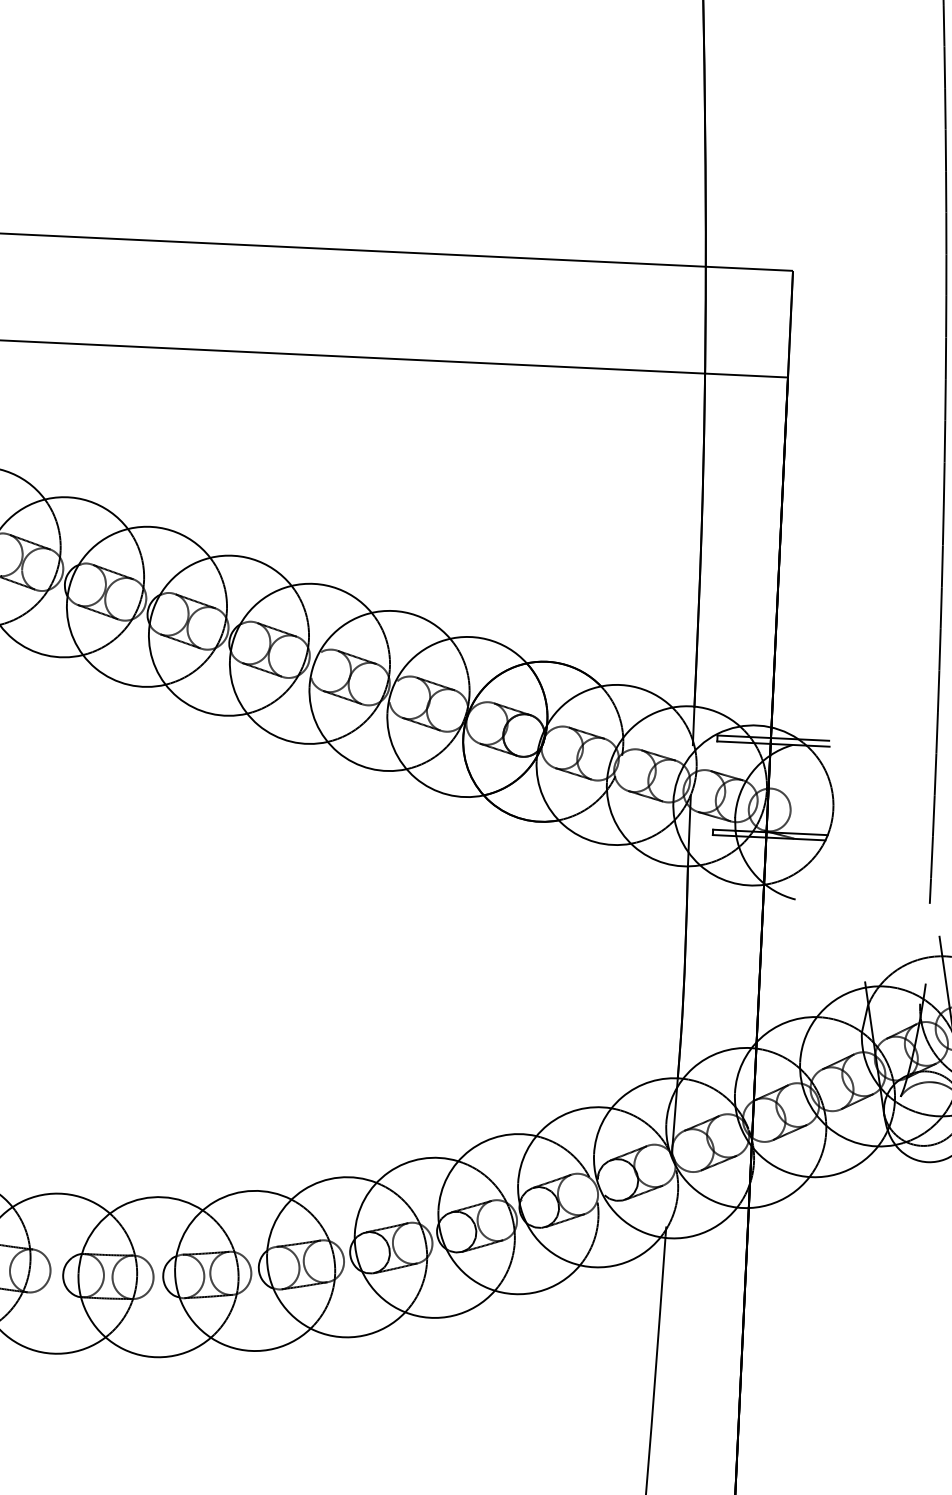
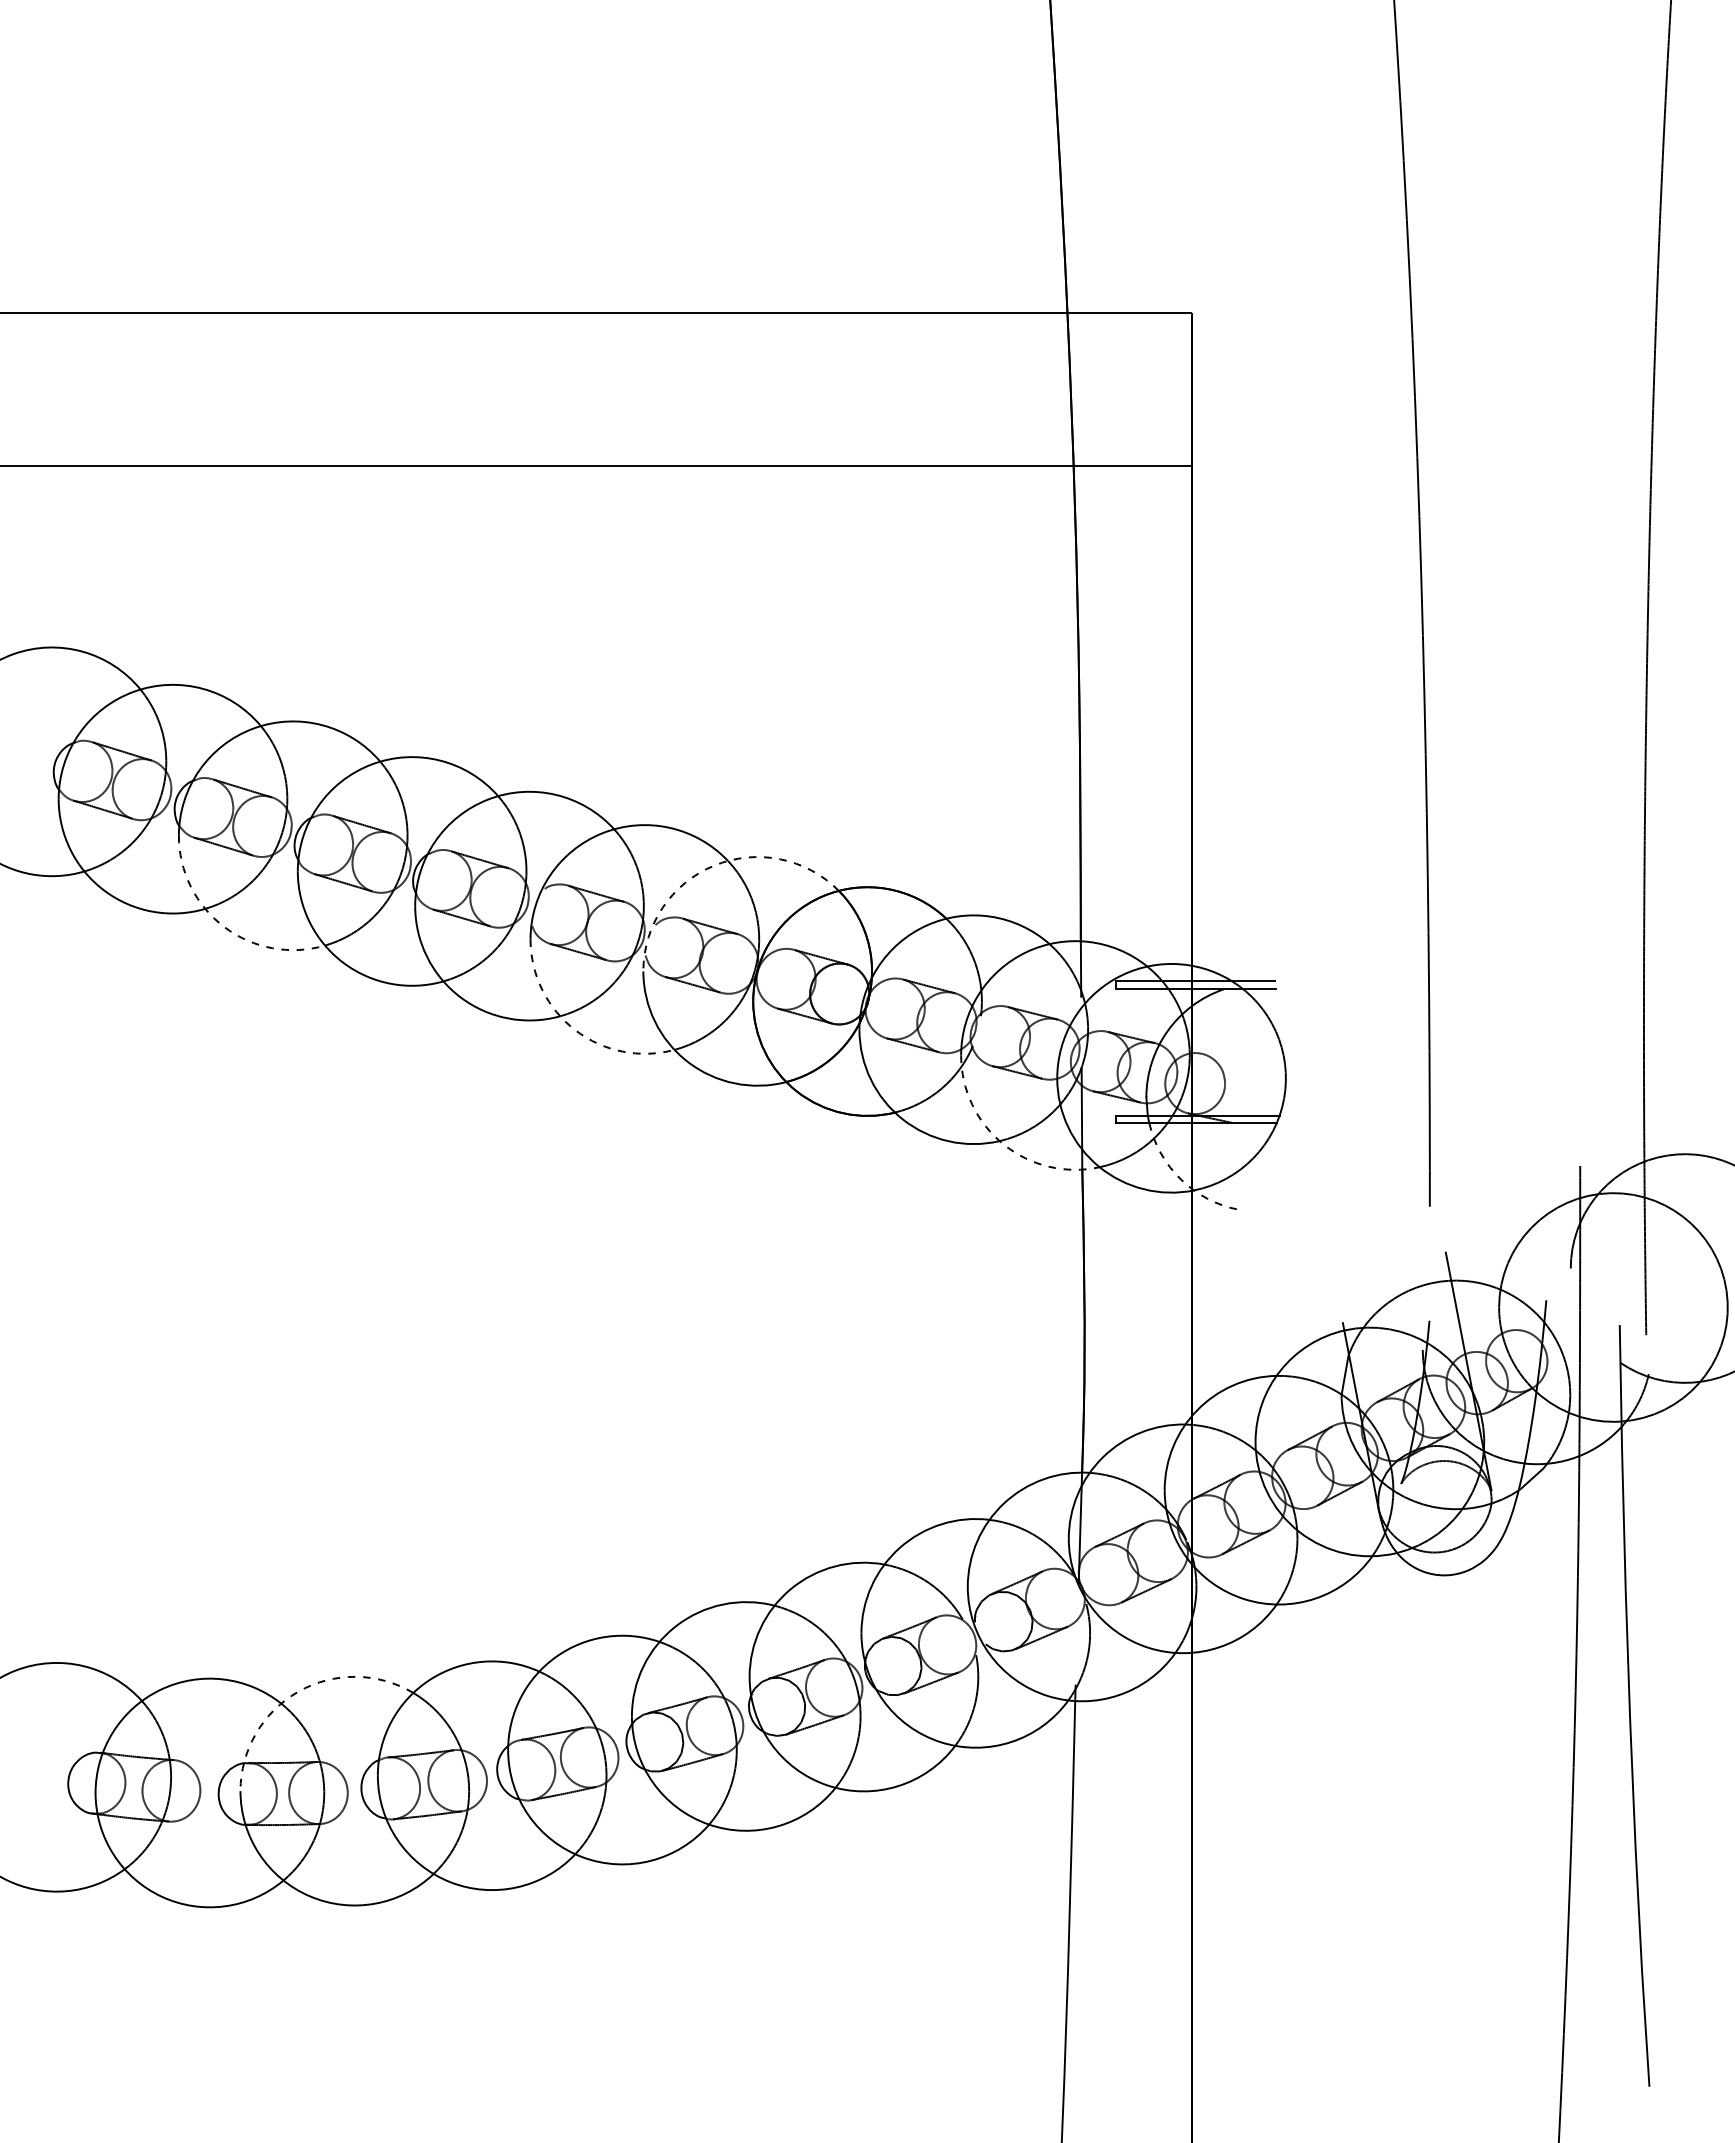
arc: (440, 641) -> (714, 865), solid -> dashed
arc: (95, 668) -> (224, 927), solid -> dashed
arc: (338, 752) -> (575, 1030), solid -> dashed
arc: (633, 846) -> (1003, 1144), solid -> dashed
arc: (756, 876) -> (1180, 1179), solid -> dashed
arc: (122, 1205) -> (298, 1691), solid -> dashed

